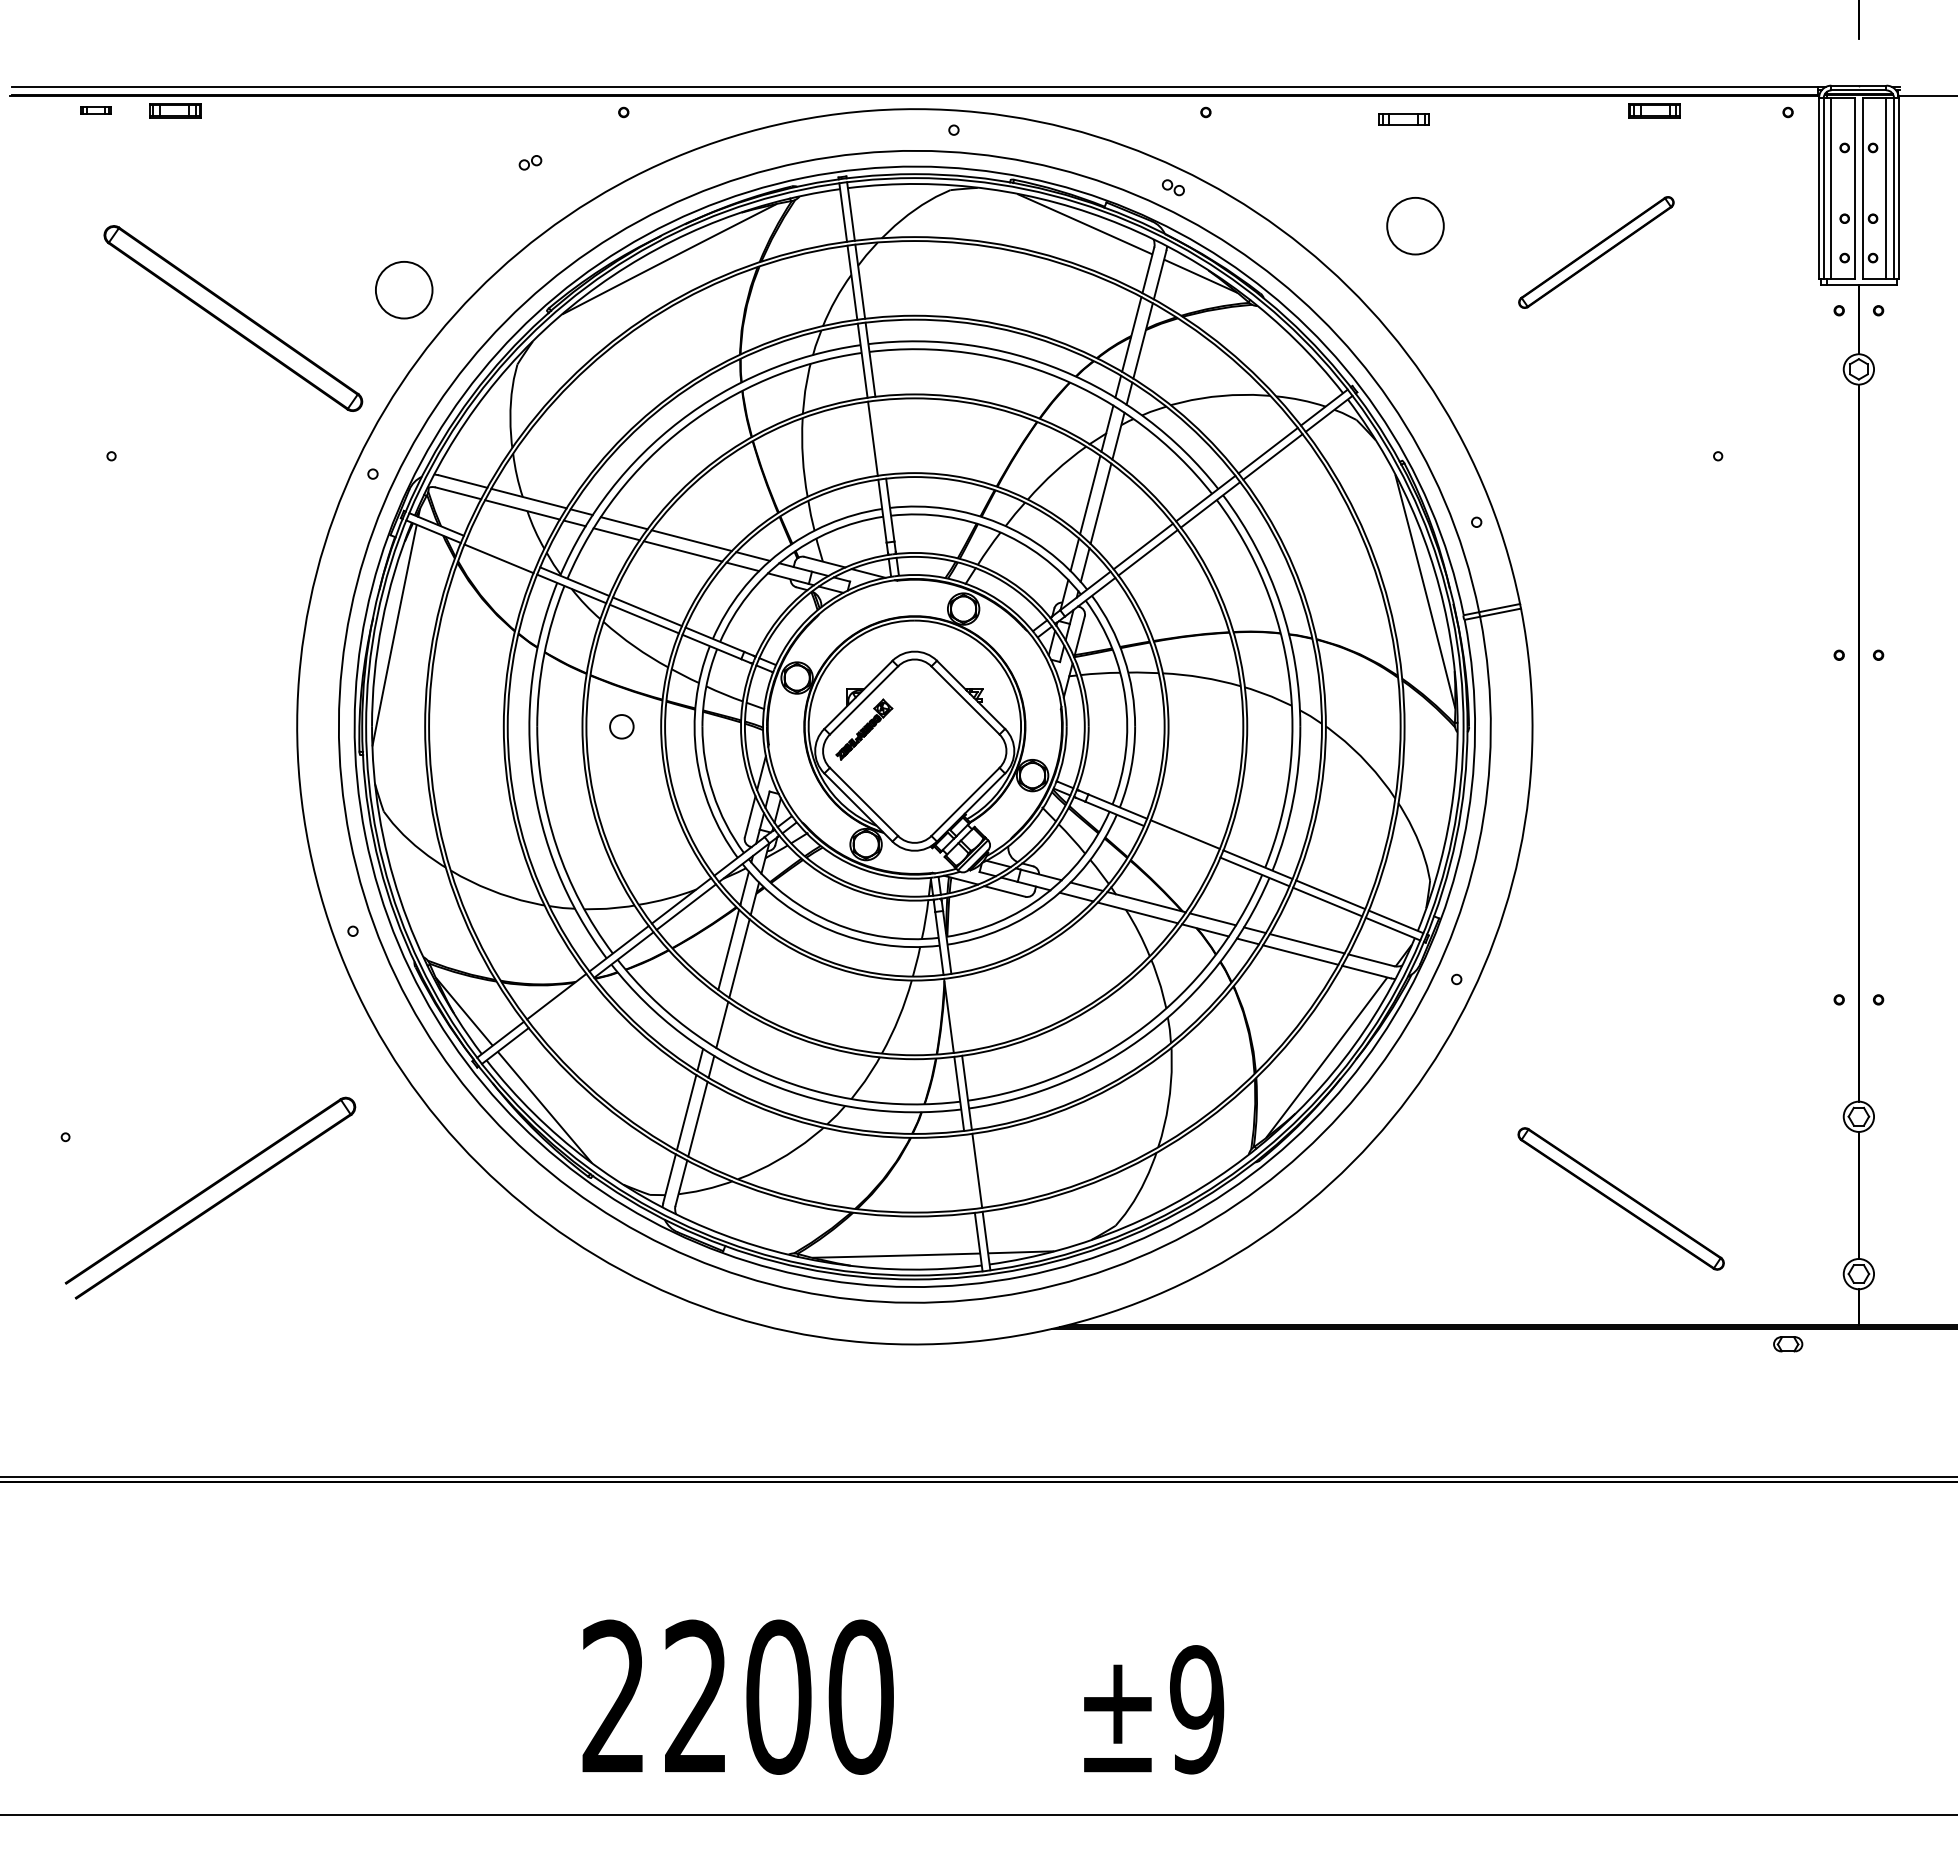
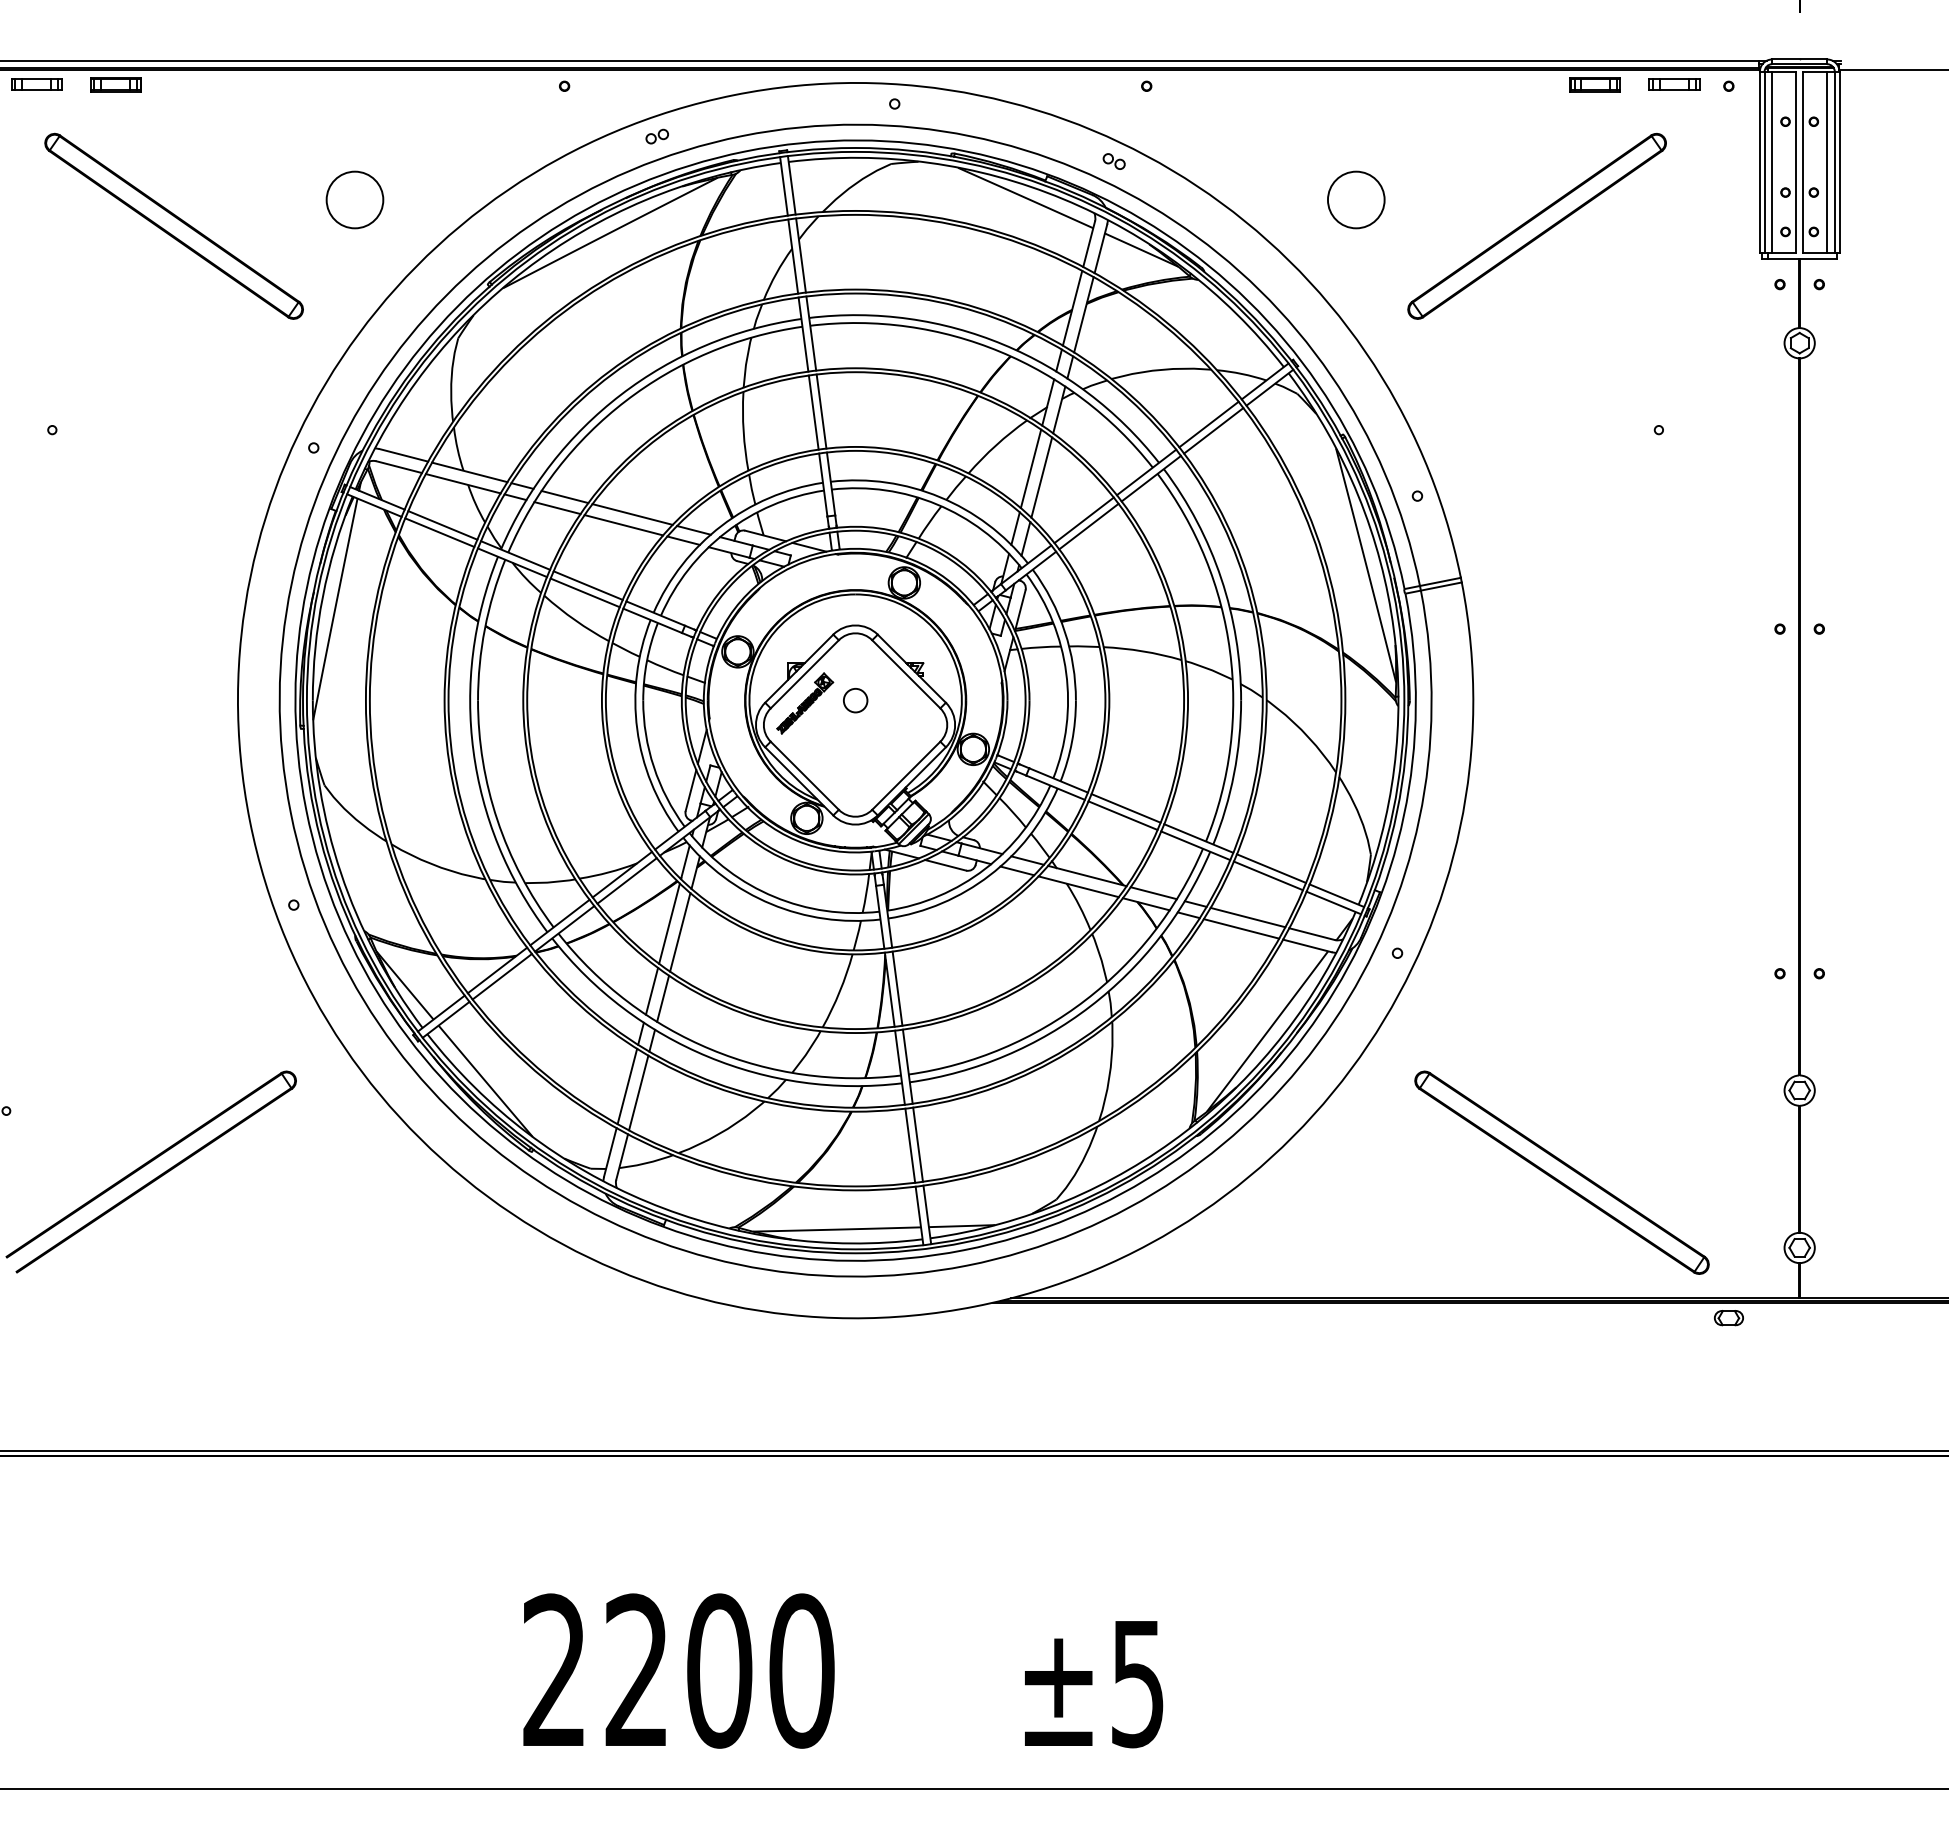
part: (95, 110) -> (36, 84), size x1.67
part: (1403, 119) -> (1674, 84), moved
part: (530, 162) -> (657, 136), moved
part: (1596, 252) -> (1537, 226), size x1.67
circle: (404, 290) -> (355, 200), moved
part: (233, 318) -> (174, 226), moved
line: (880, 437) -> (821, 411), added
line: (501, 551) -> (442, 525), added
circle: (621, 726) -> (855, 700), moved
line: (1181, 841) -> (1122, 815), added
line: (561, 1002) -> (502, 976), added
line: (956, 1014) -> (897, 988), added
line: (711, 1017) -> (652, 991), added
line: (969, 1171) -> (910, 1145), added
part: (1620, 1198) -> (1561, 1172), size x1.43
text: (1197, 1709) -> (1138, 1683), ±9 -> ±5

